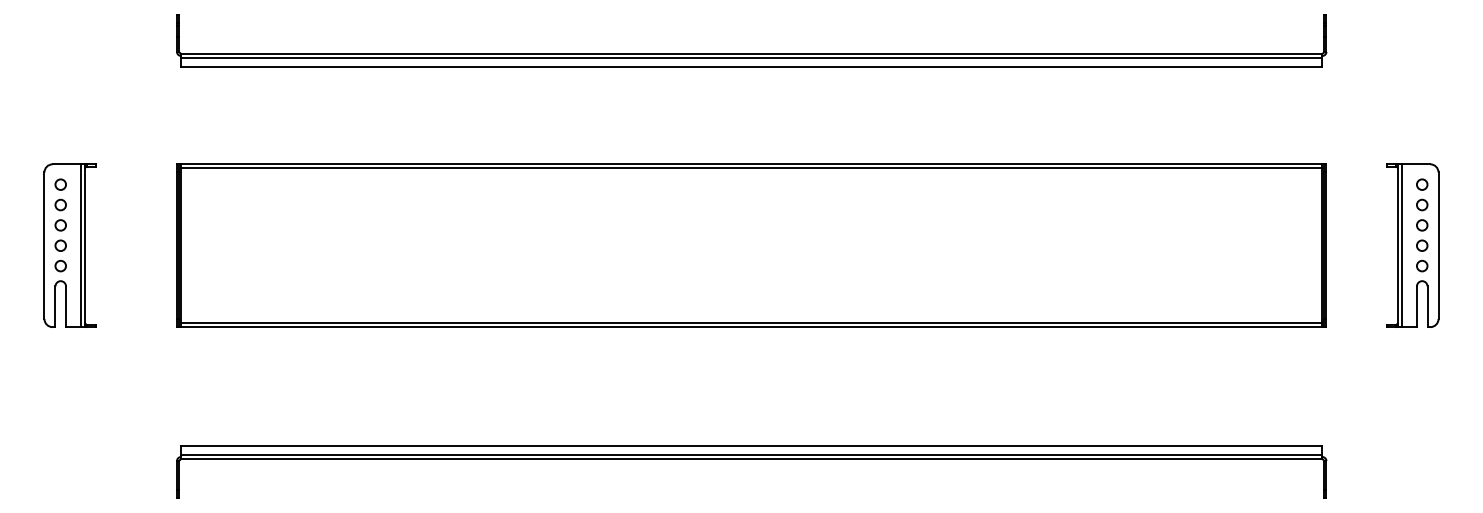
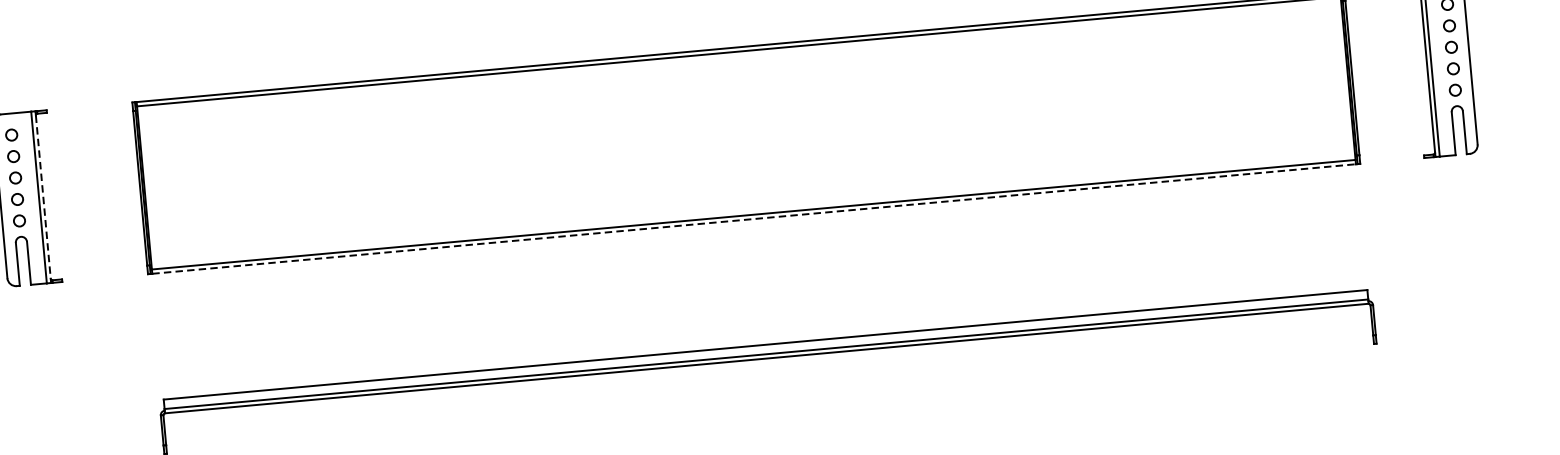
line: (85, 246) -> (43, 197), solid -> dashed
line: (751, 327) -> (753, 219), solid -> dashed

